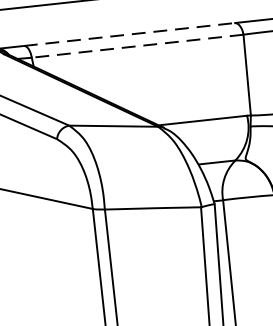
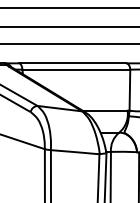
line: (128, 34) -> (72, 63), dashed -> solid
line: (137, 45) -> (76, 69), dashed -> solid

